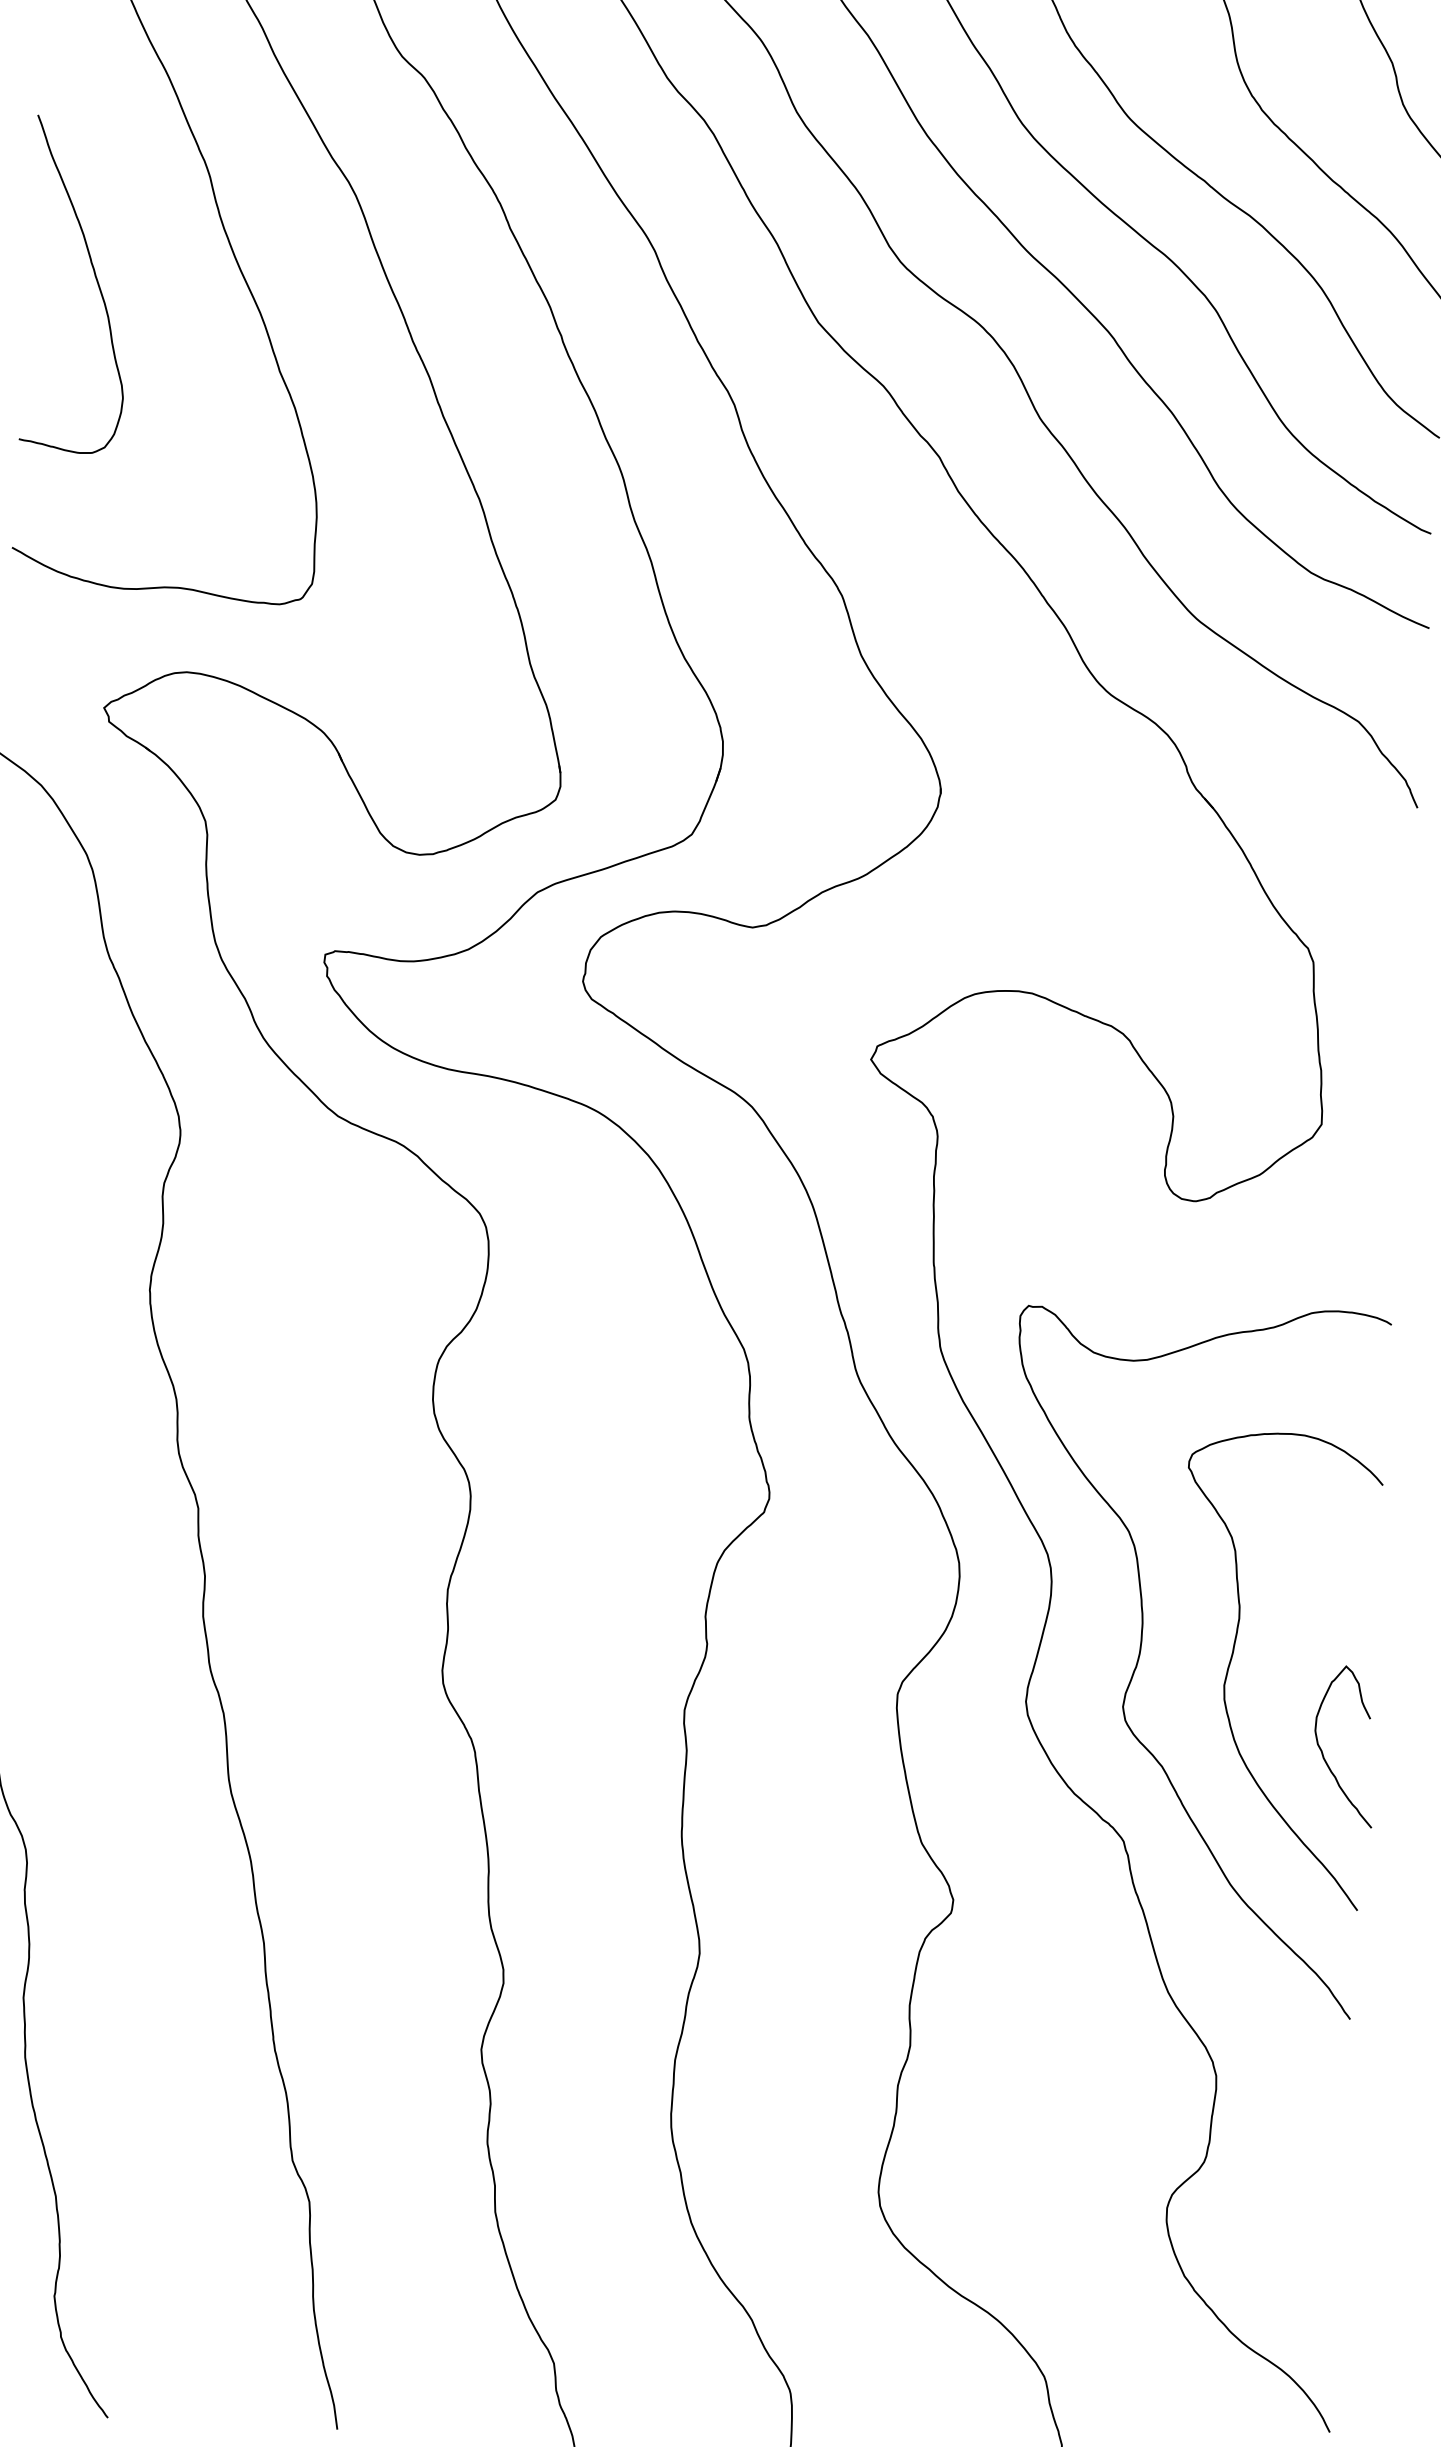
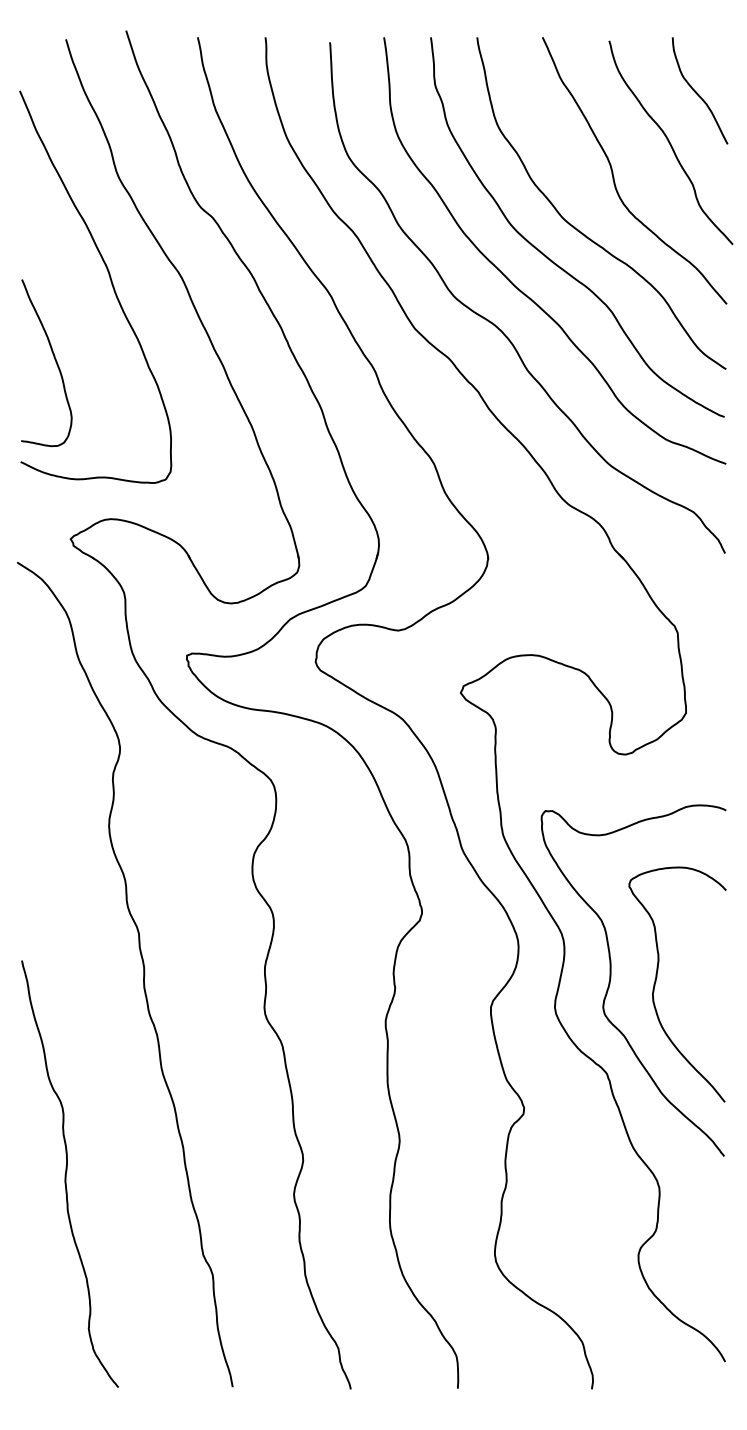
curve: (94, 279) -> (54, 359), moved
curve: (1324, 1752) -> (704, 1024), removed

